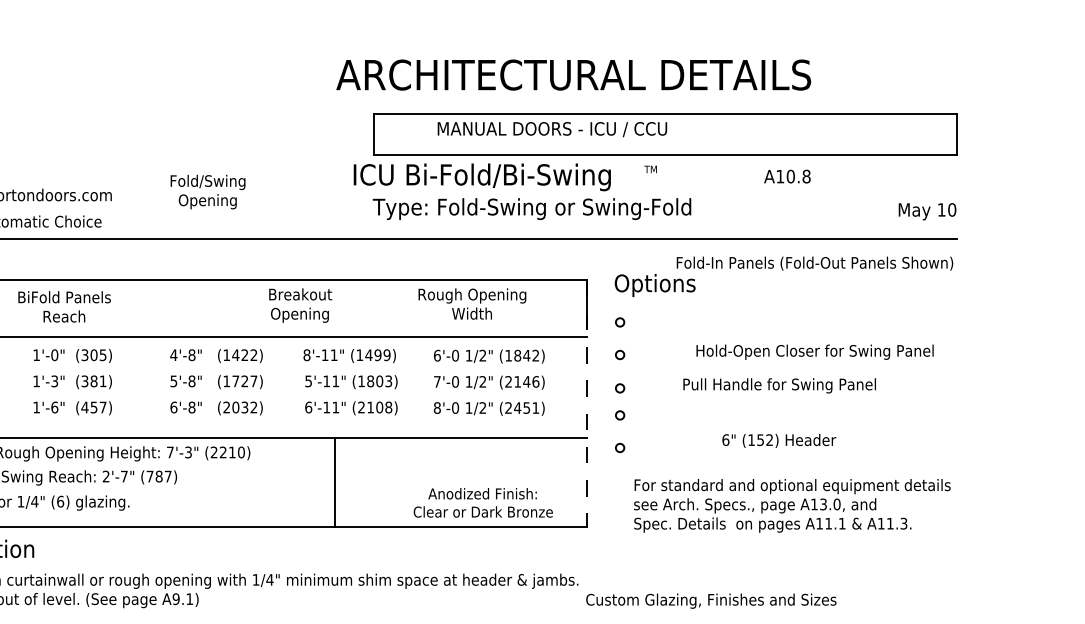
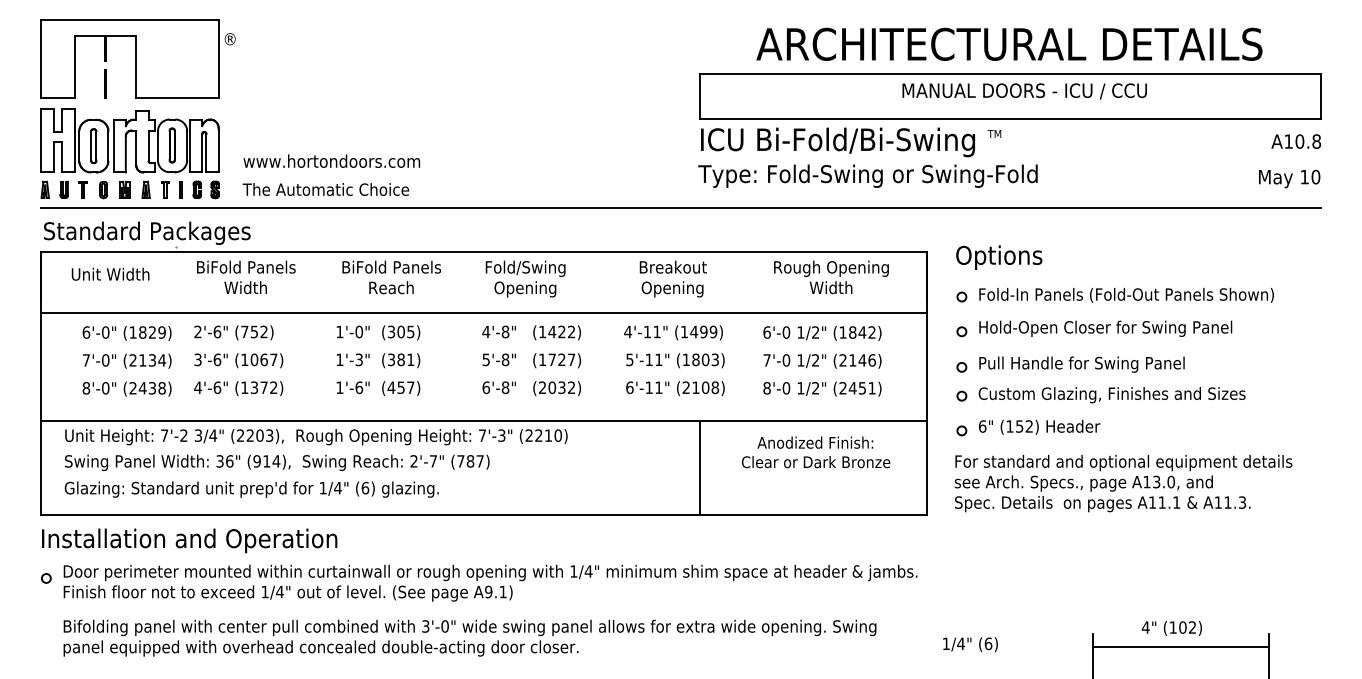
text: (573, 74) -> (1009, 43), moved
text: (552, 129) -> (1024, 91), moved
text: (786, 176) -> (1295, 141), moved
text: (481, 177) -> (837, 142), moved
text: (207, 191) -> (525, 278), moved
text: (814, 262) -> (1126, 294), moved
text: (472, 304) -> (831, 277), moved
text: (299, 305) -> (672, 278), moved
text: (64, 306) -> (391, 277), moved
text: (814, 351) -> (1105, 328), moved
text: (307, 354) -> (628, 331), 8'-11" -> 4'-11"
text: (779, 385) -> (1081, 364), moved
line: (586, 404) -> (926, 384), dashed -> solid
text: (779, 440) -> (1039, 426), moved
line: (335, 482) -> (700, 467), moved
text: (483, 502) -> (816, 452), moved
text: (792, 505) -> (1123, 483), moved
text: (710, 601) -> (1111, 395), moved

